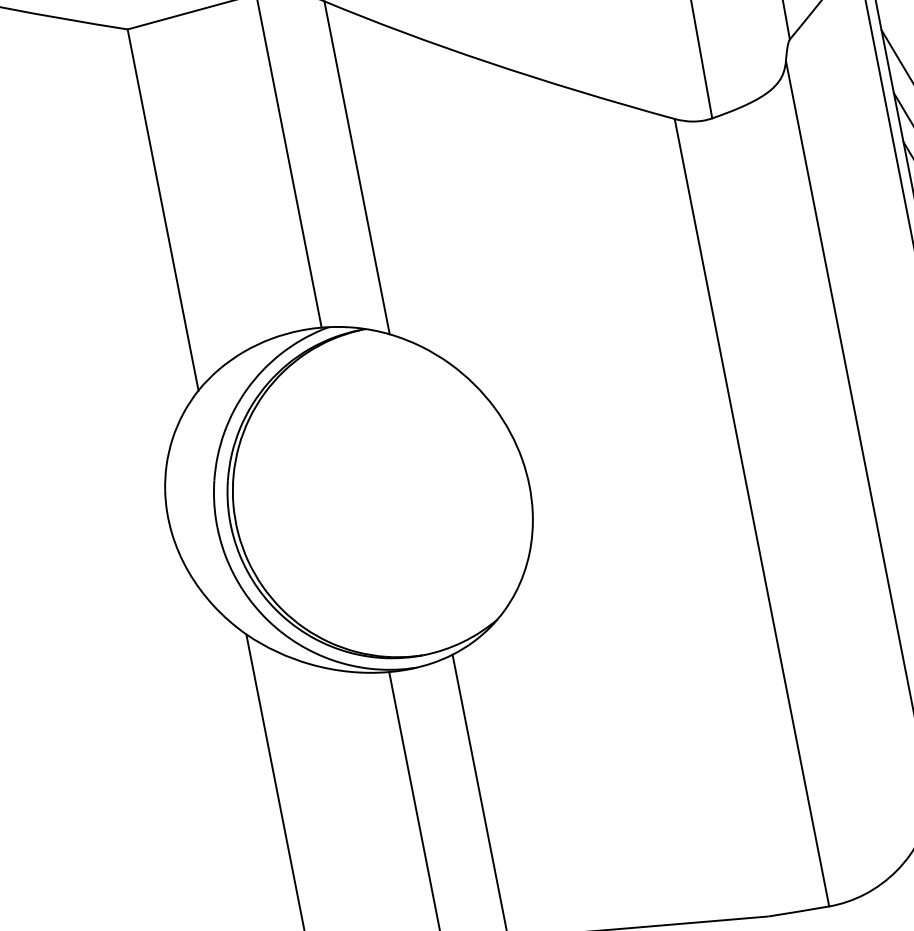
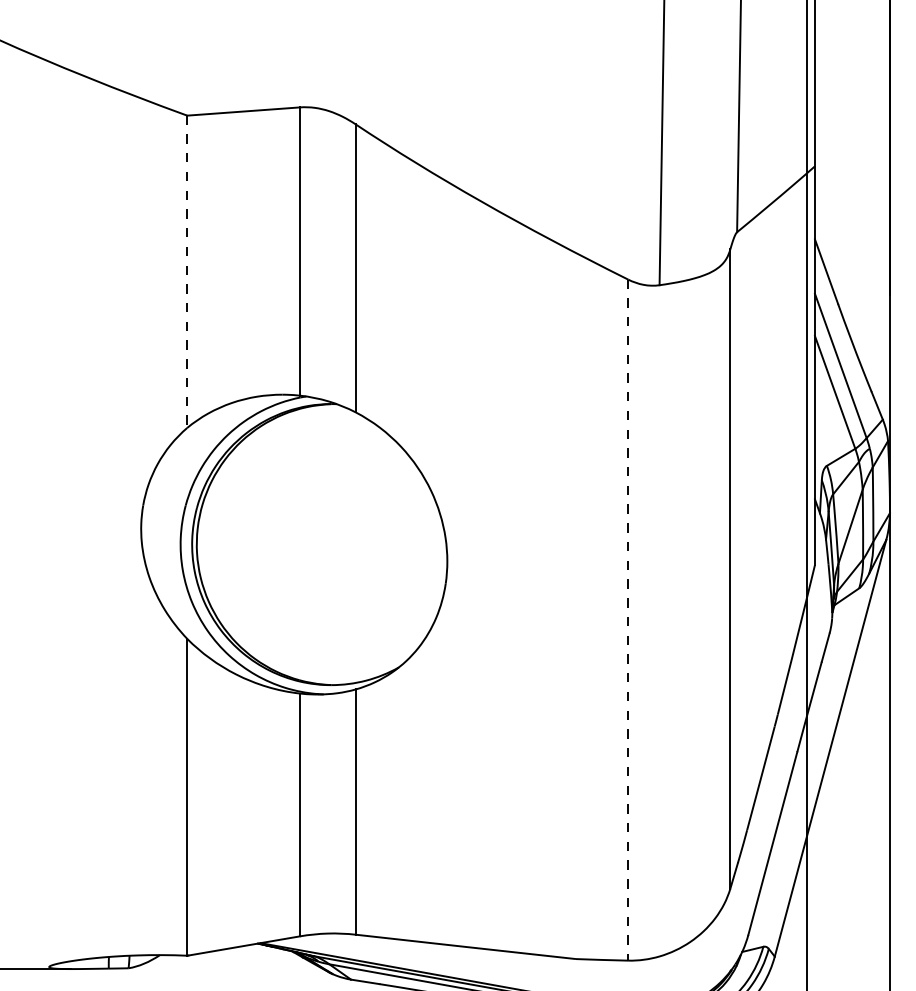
line: (163, 210) -> (187, 272), solid -> dashed
line: (752, 513) -> (628, 620), solid -> dashed

